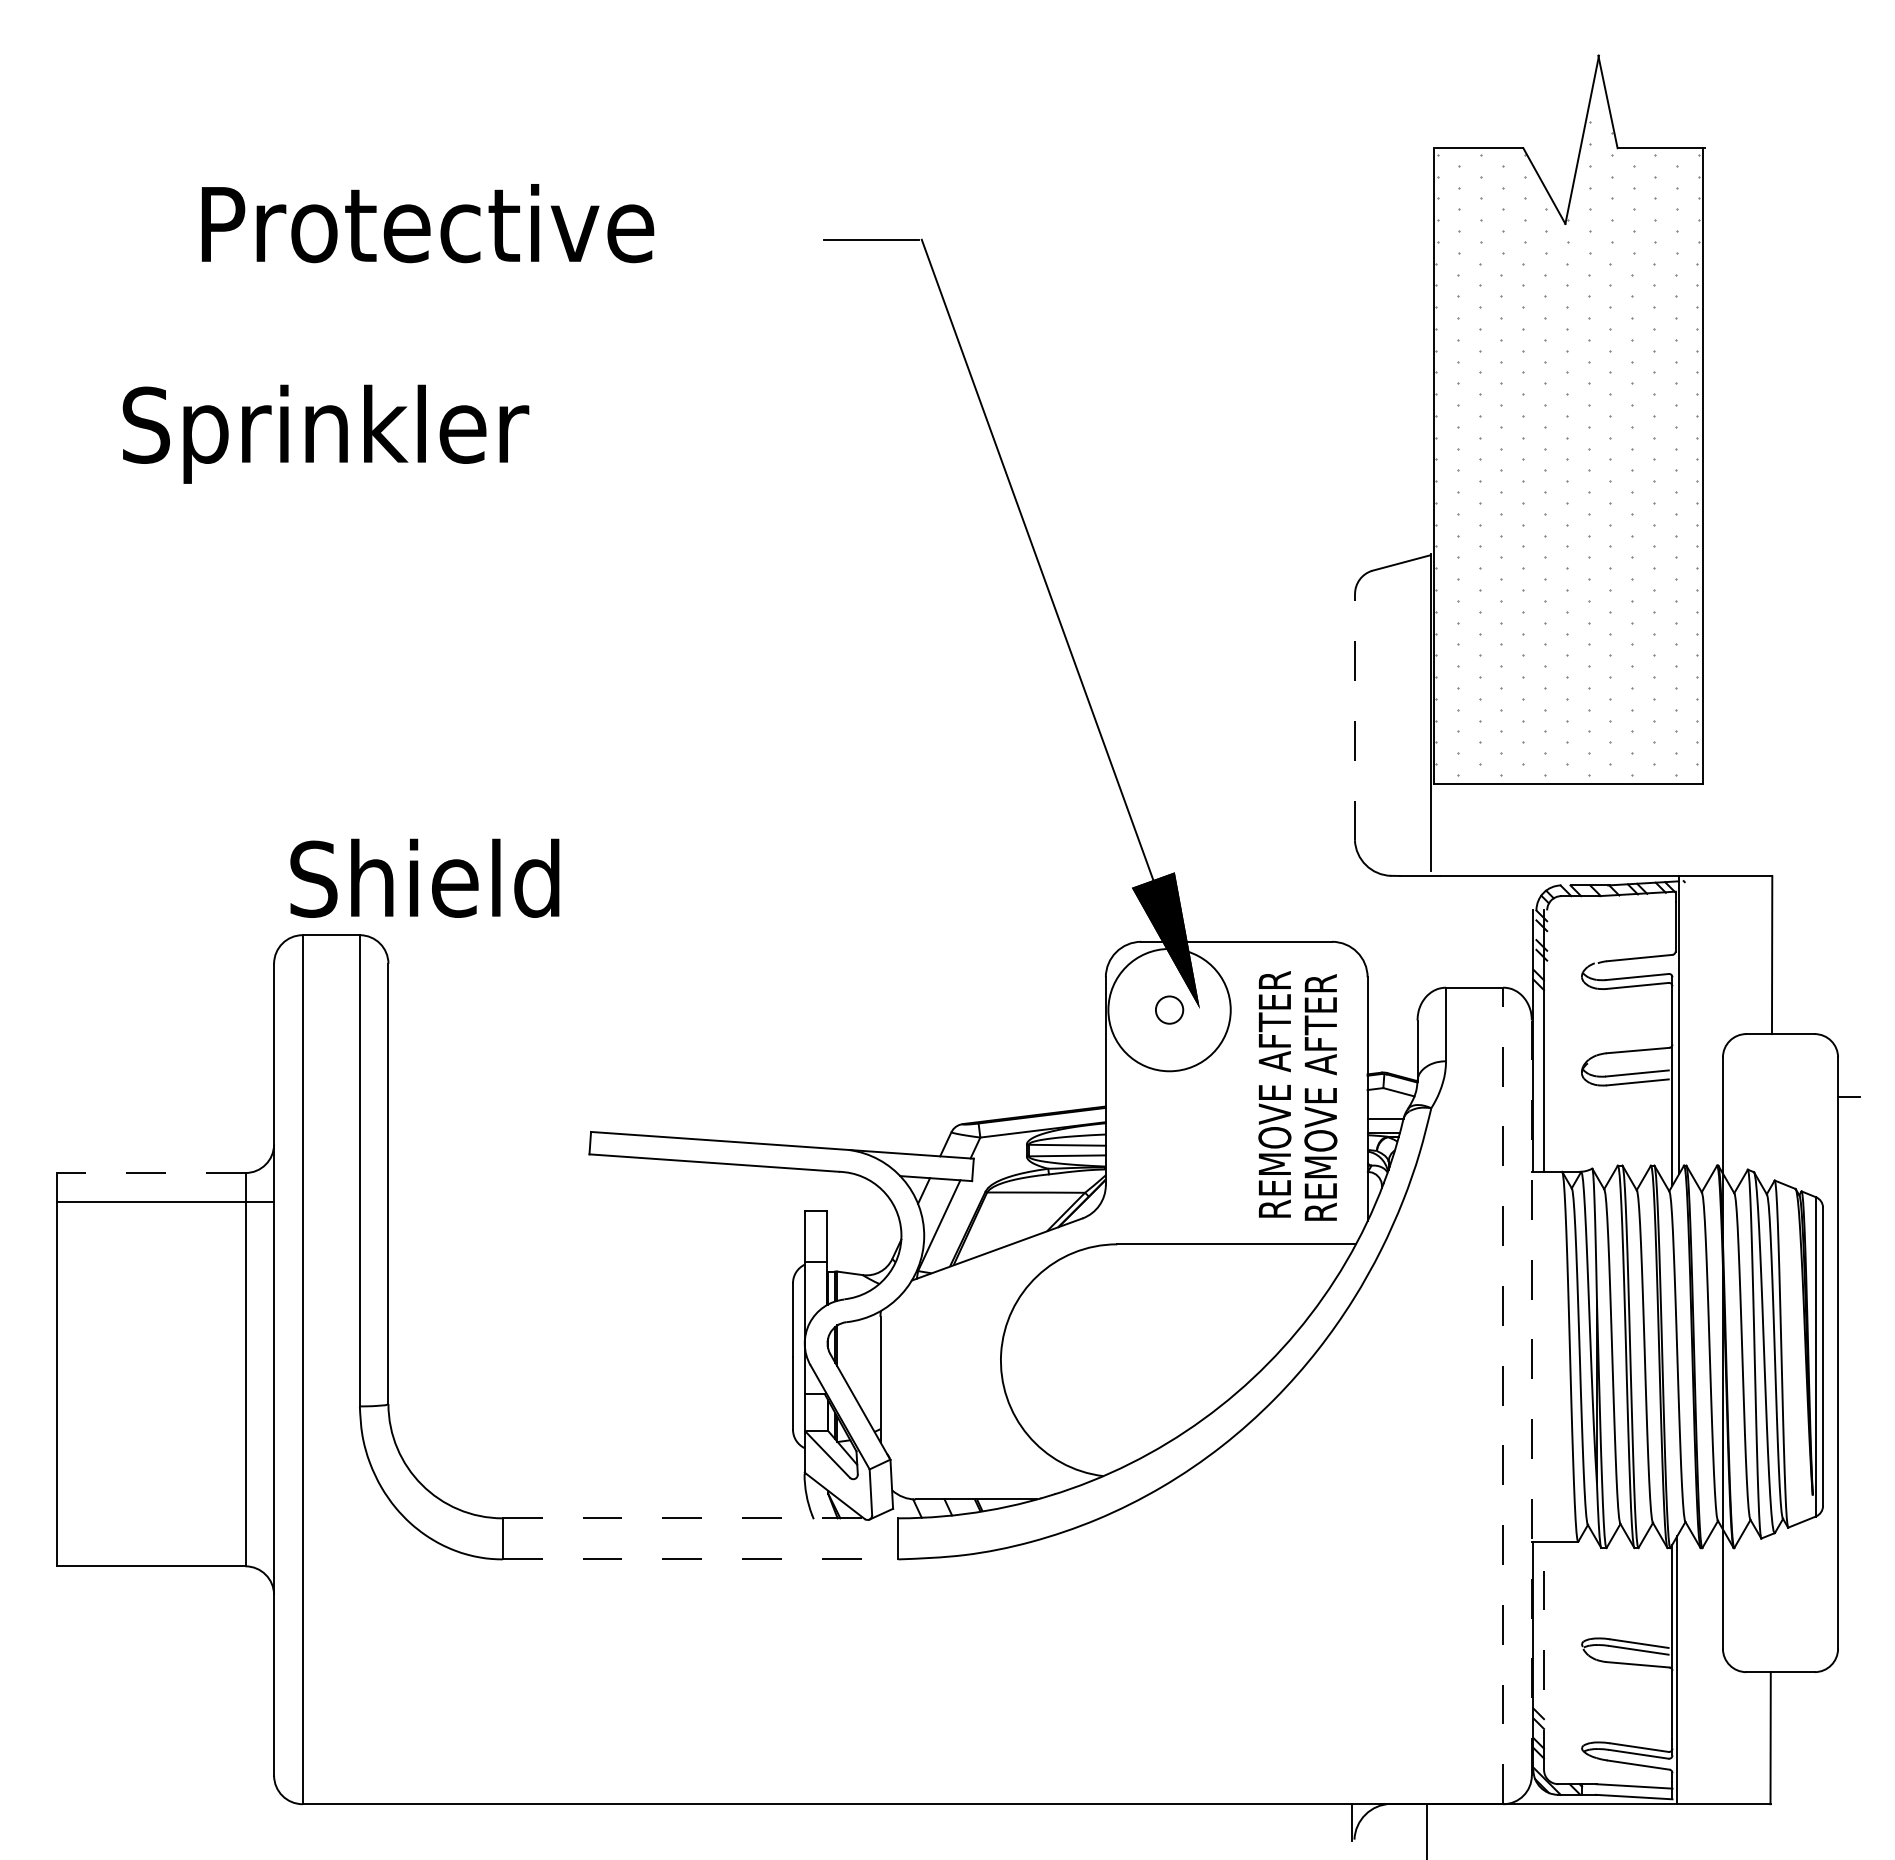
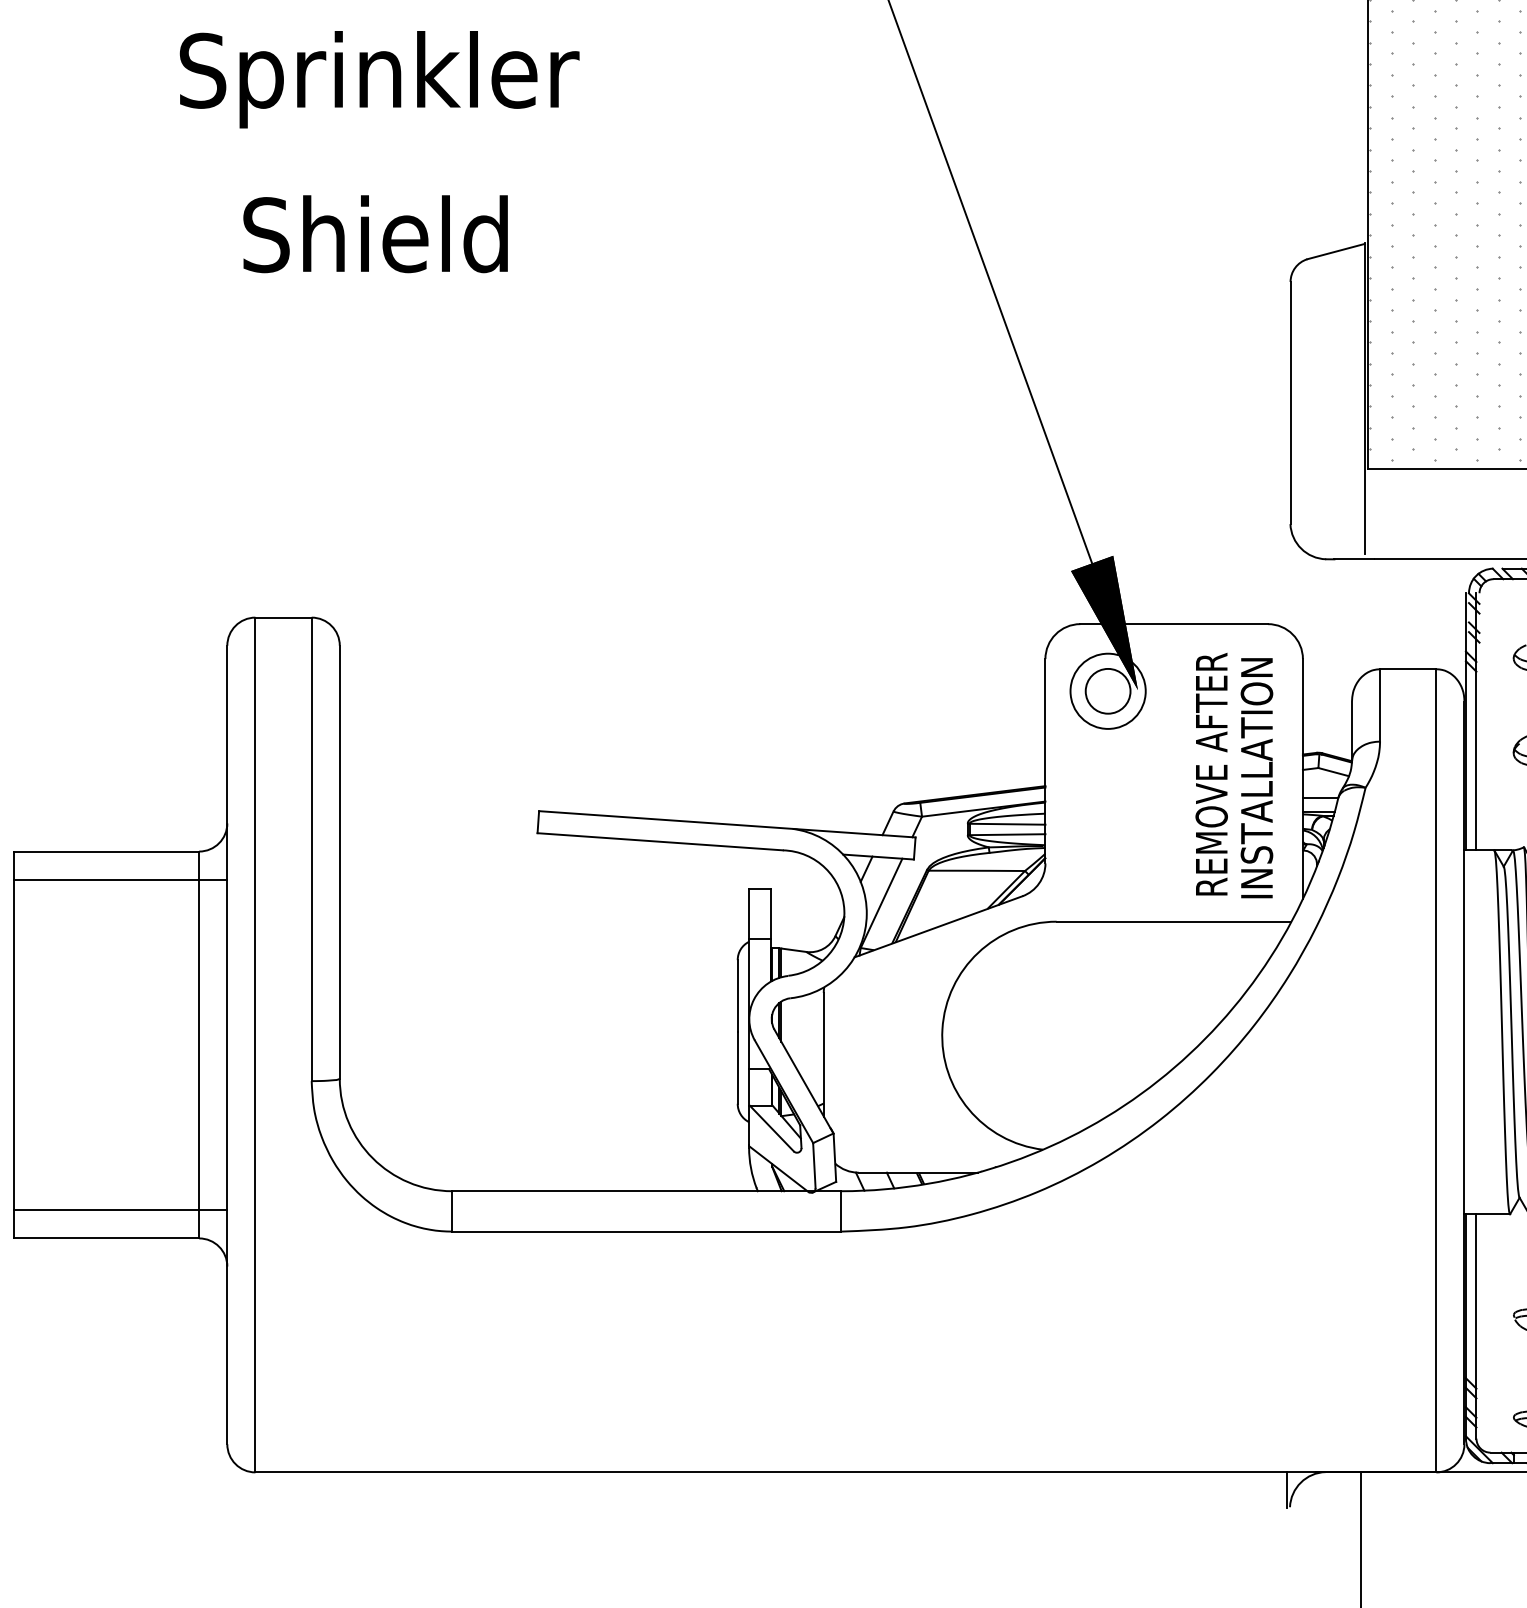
text: (325, 433) -> (379, 78), moved
line: (1355, 716) -> (1291, 402), dashed -> solid
text: (424, 877) -> (375, 233), moved
circle: (1169, 1009) -> (1108, 690), size x0.62
circle: (1169, 1009) -> (1108, 690), size x1.67
text: (1320, 1097) -> (1256, 777), REMOVE AFTER -> INSTALLATION
line: (150, 1173) -> (105, 852), dashed -> solid
line: (1503, 1395) -> (1436, 1070), dashed -> solid
line: (1531, 1398) -> (1464, 1073), dashed -> solid
line: (700, 1518) -> (646, 1191), dashed -> solid
line: (165, 1537) -> (120, 1210), added
line: (700, 1559) -> (646, 1231), dashed -> solid
line: (1544, 1655) -> (1476, 1326), dashed -> solid

